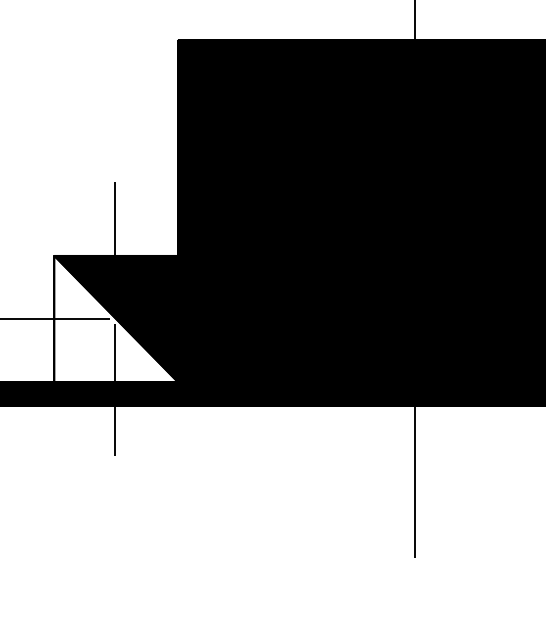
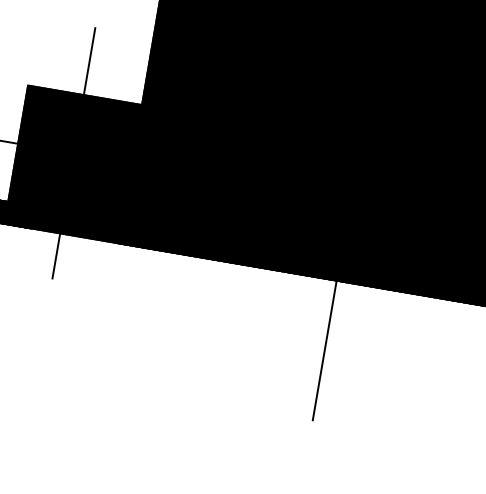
fill: (116, 318) -> (75, 153), added

